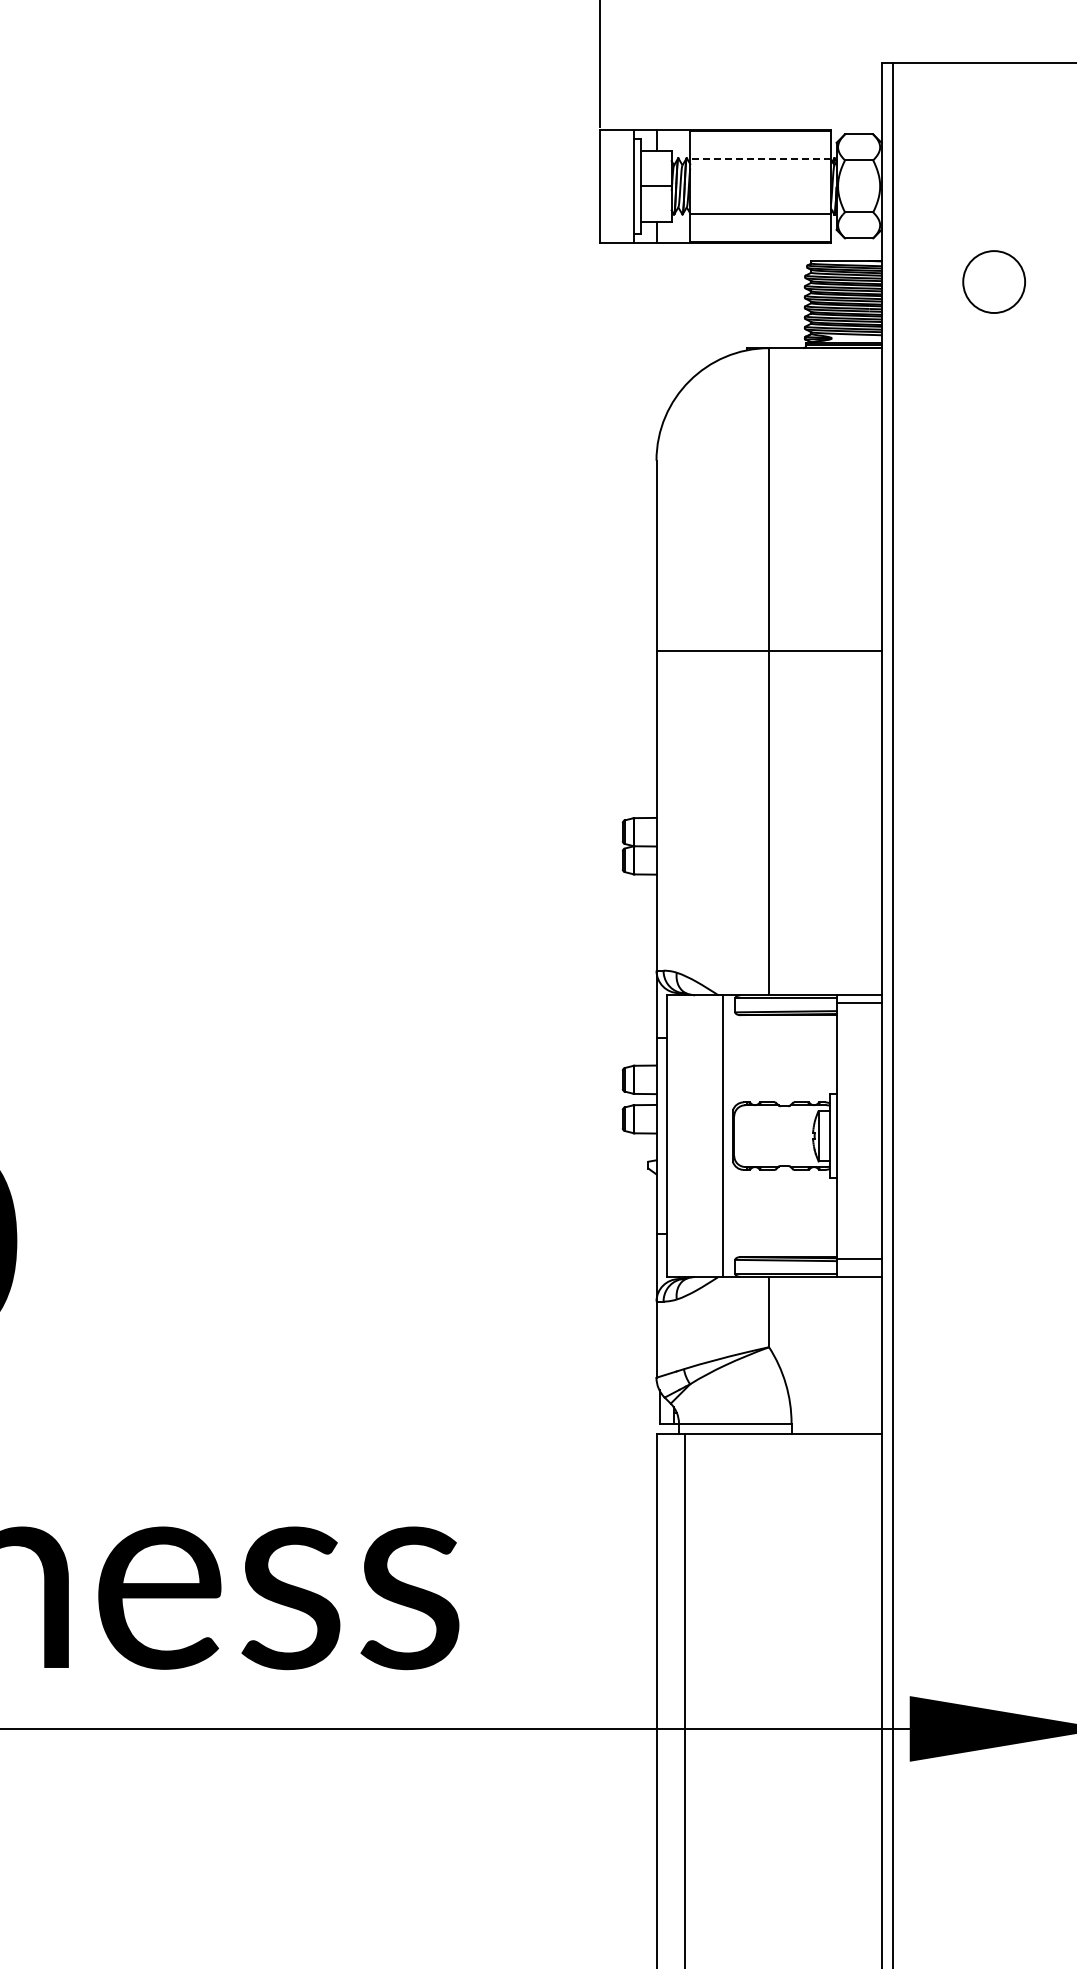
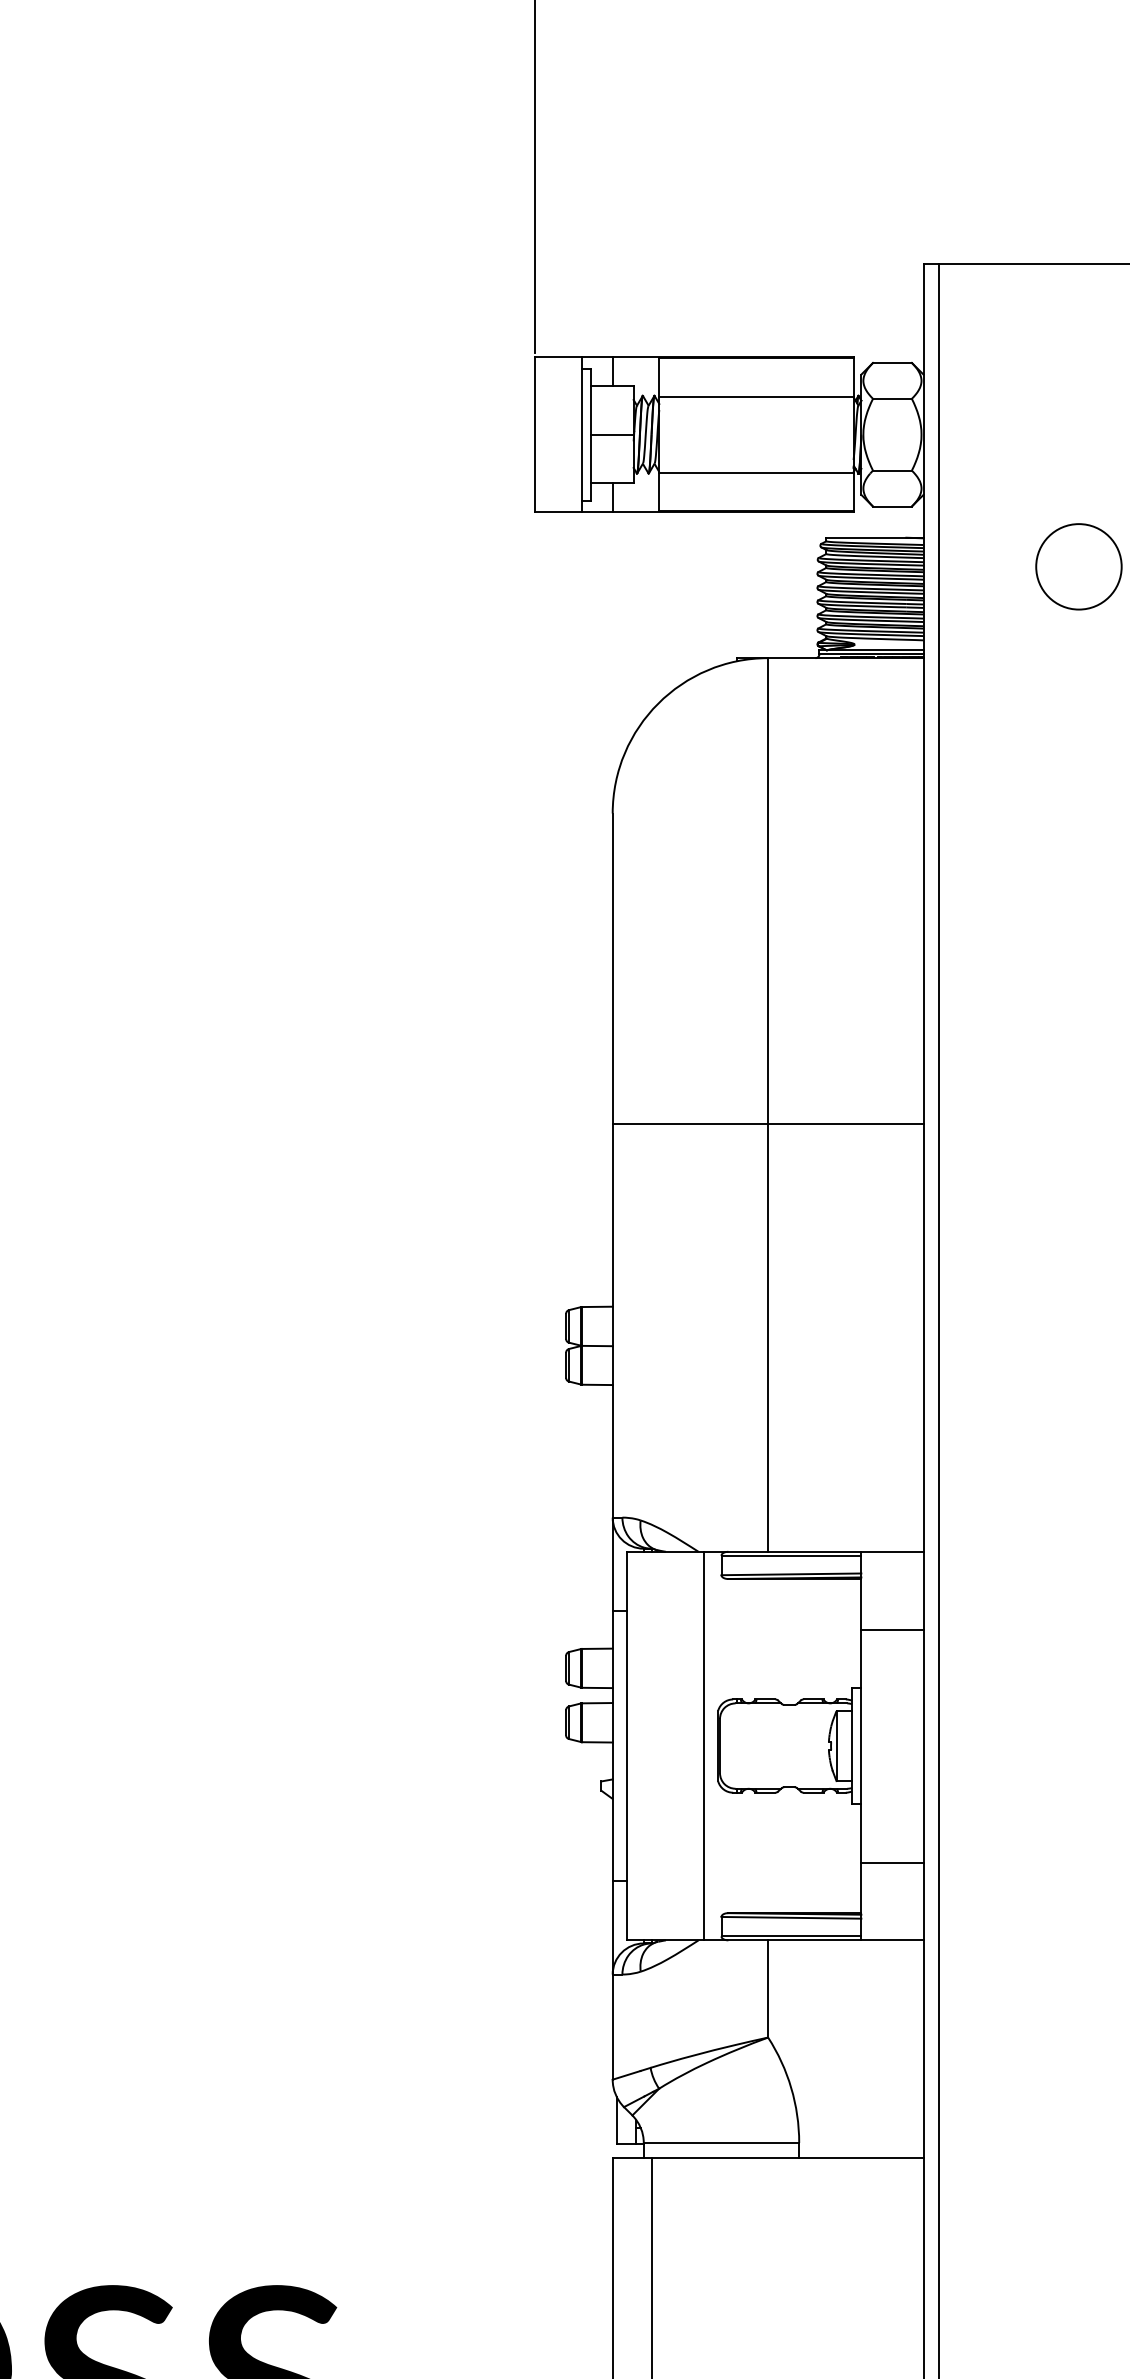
line: (760, 158) -> (756, 396), dashed -> solid
line: (768, 650) -> (767, 1123), moved
line: (858, 1002) -> (891, 1629), moved
line: (858, 1258) -> (891, 1862), moved

